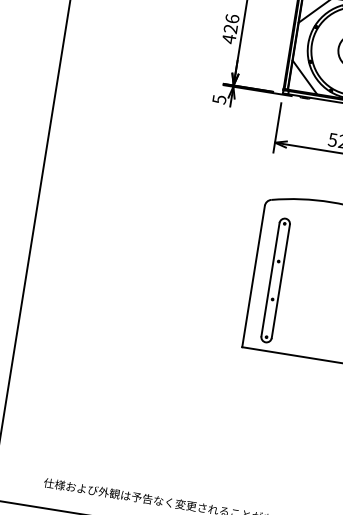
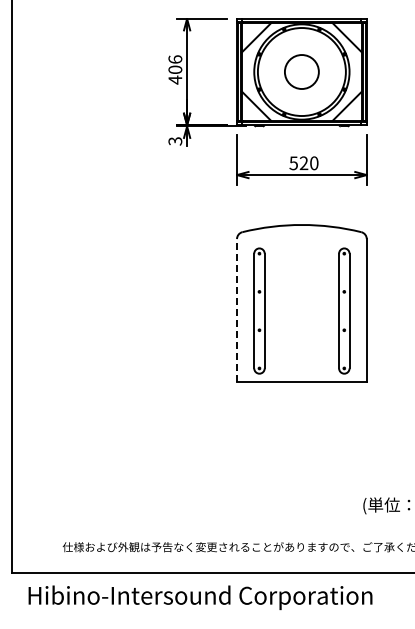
text: (230, 28) -> (175, 69), 426 -> 406
text: (218, 98) -> (174, 140), 5 -> 3
line: (254, 276) -> (237, 310), solid -> dashed

